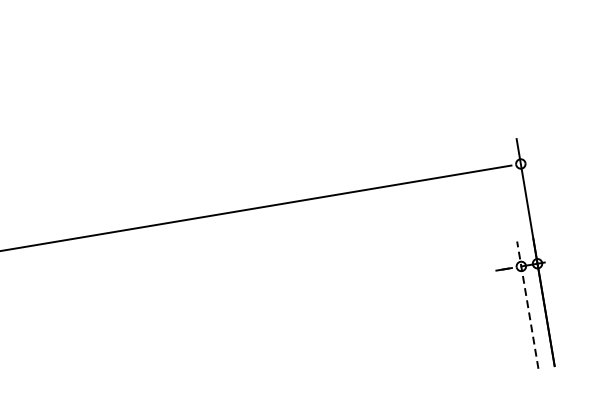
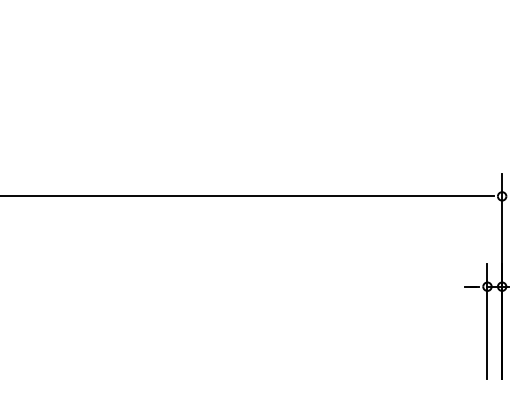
line: (527, 304) -> (487, 321), dashed -> solid

